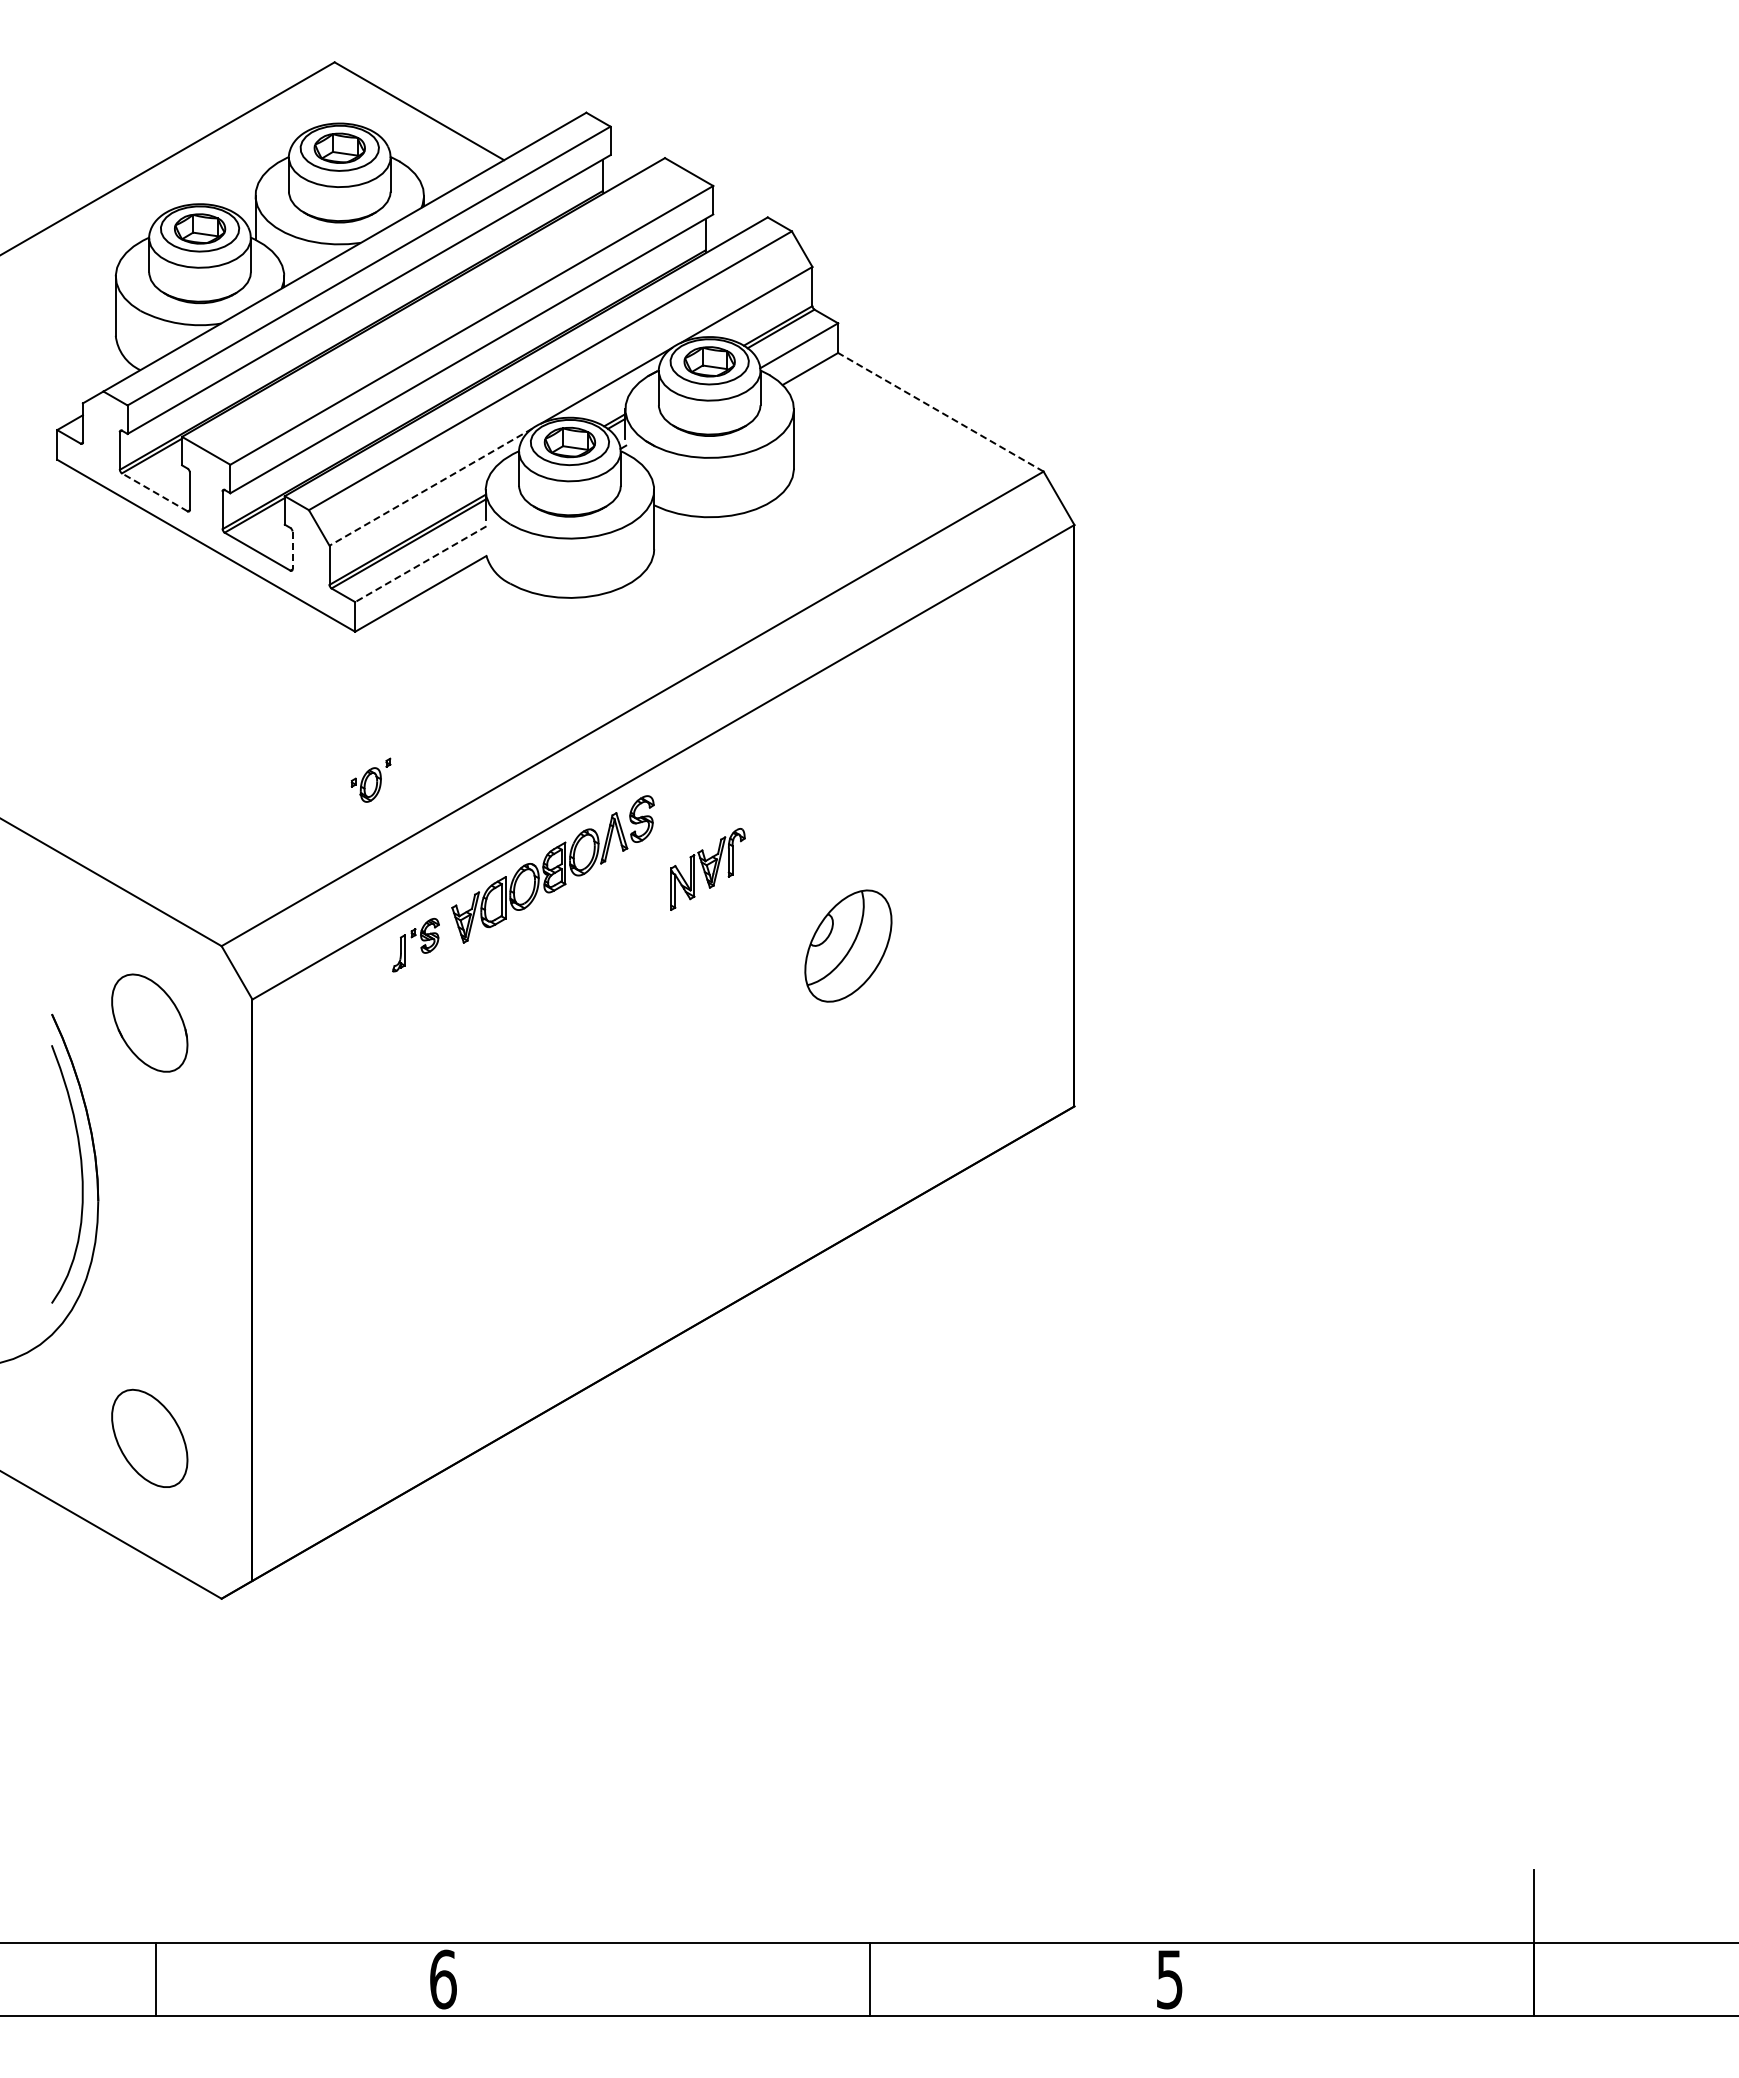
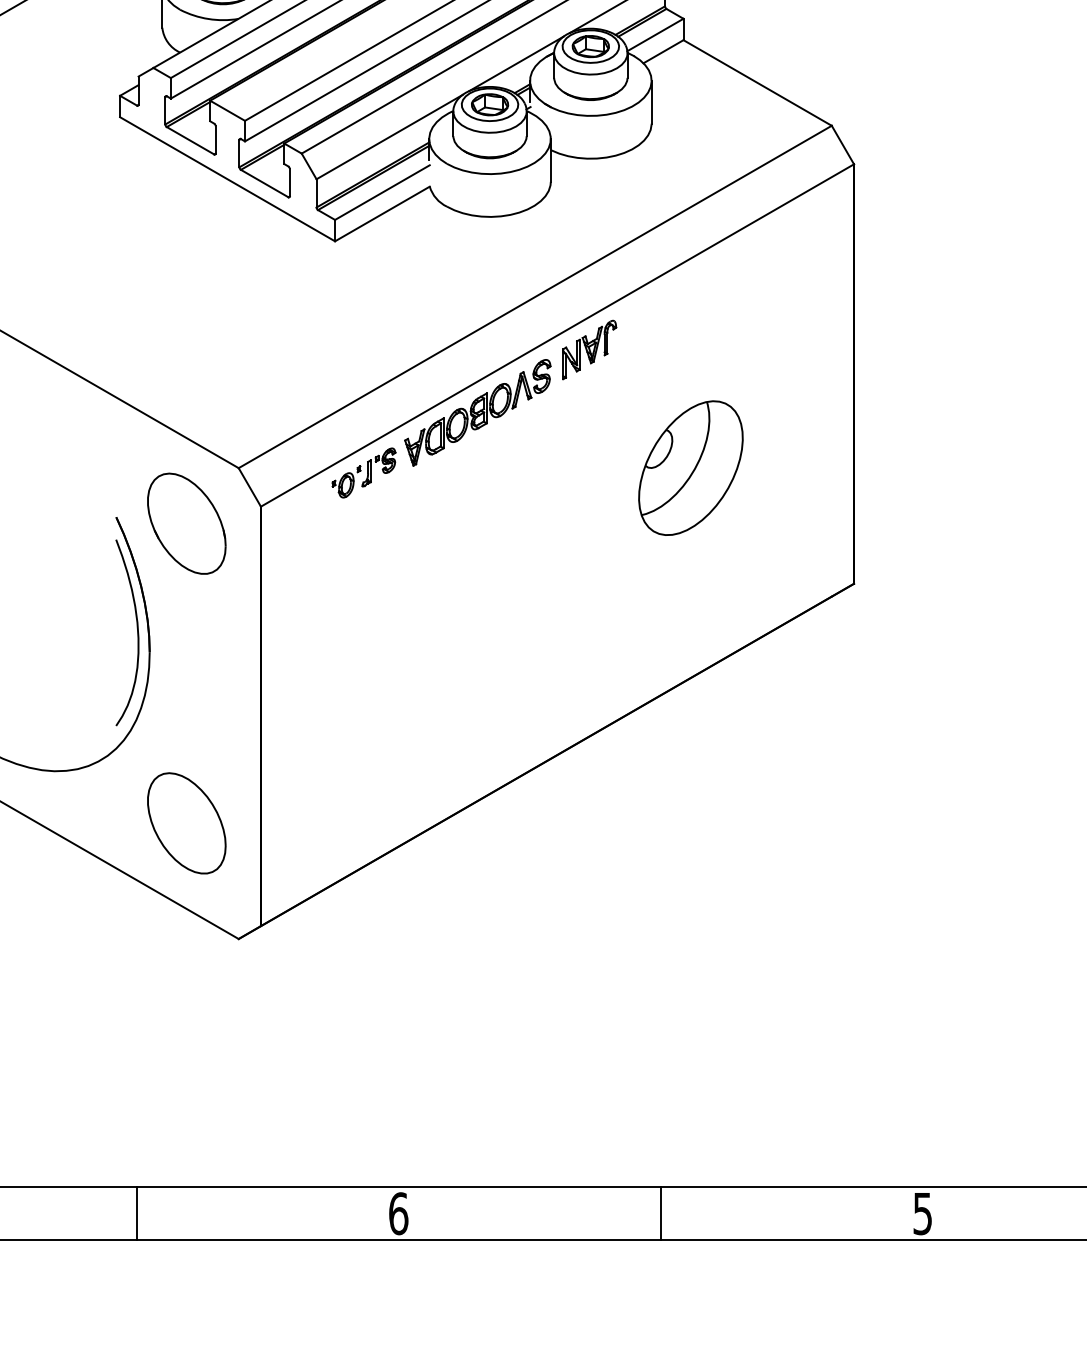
line: (940, 412) -> (757, 83), dashed -> solid
line: (430, 487) -> (389, 137), dashed -> solid
line: (154, 492) -> (190, 140), dashed -> solid
line: (292, 550) -> (289, 182), dashed -> solid
line: (420, 564) -> (382, 192), dashed -> solid
part: (370, 779) -> (346, 481), moved
part: (707, 869) -> (589, 350), moved
part: (848, 945) -> (691, 467), size x1.67
part: (149, 1022) -> (186, 523), size x1.43
part: (149, 1438) -> (186, 823), size x1.43
line: (155, 1979) -> (136, 1213), moved
line: (870, 1979) -> (661, 1213), moved

